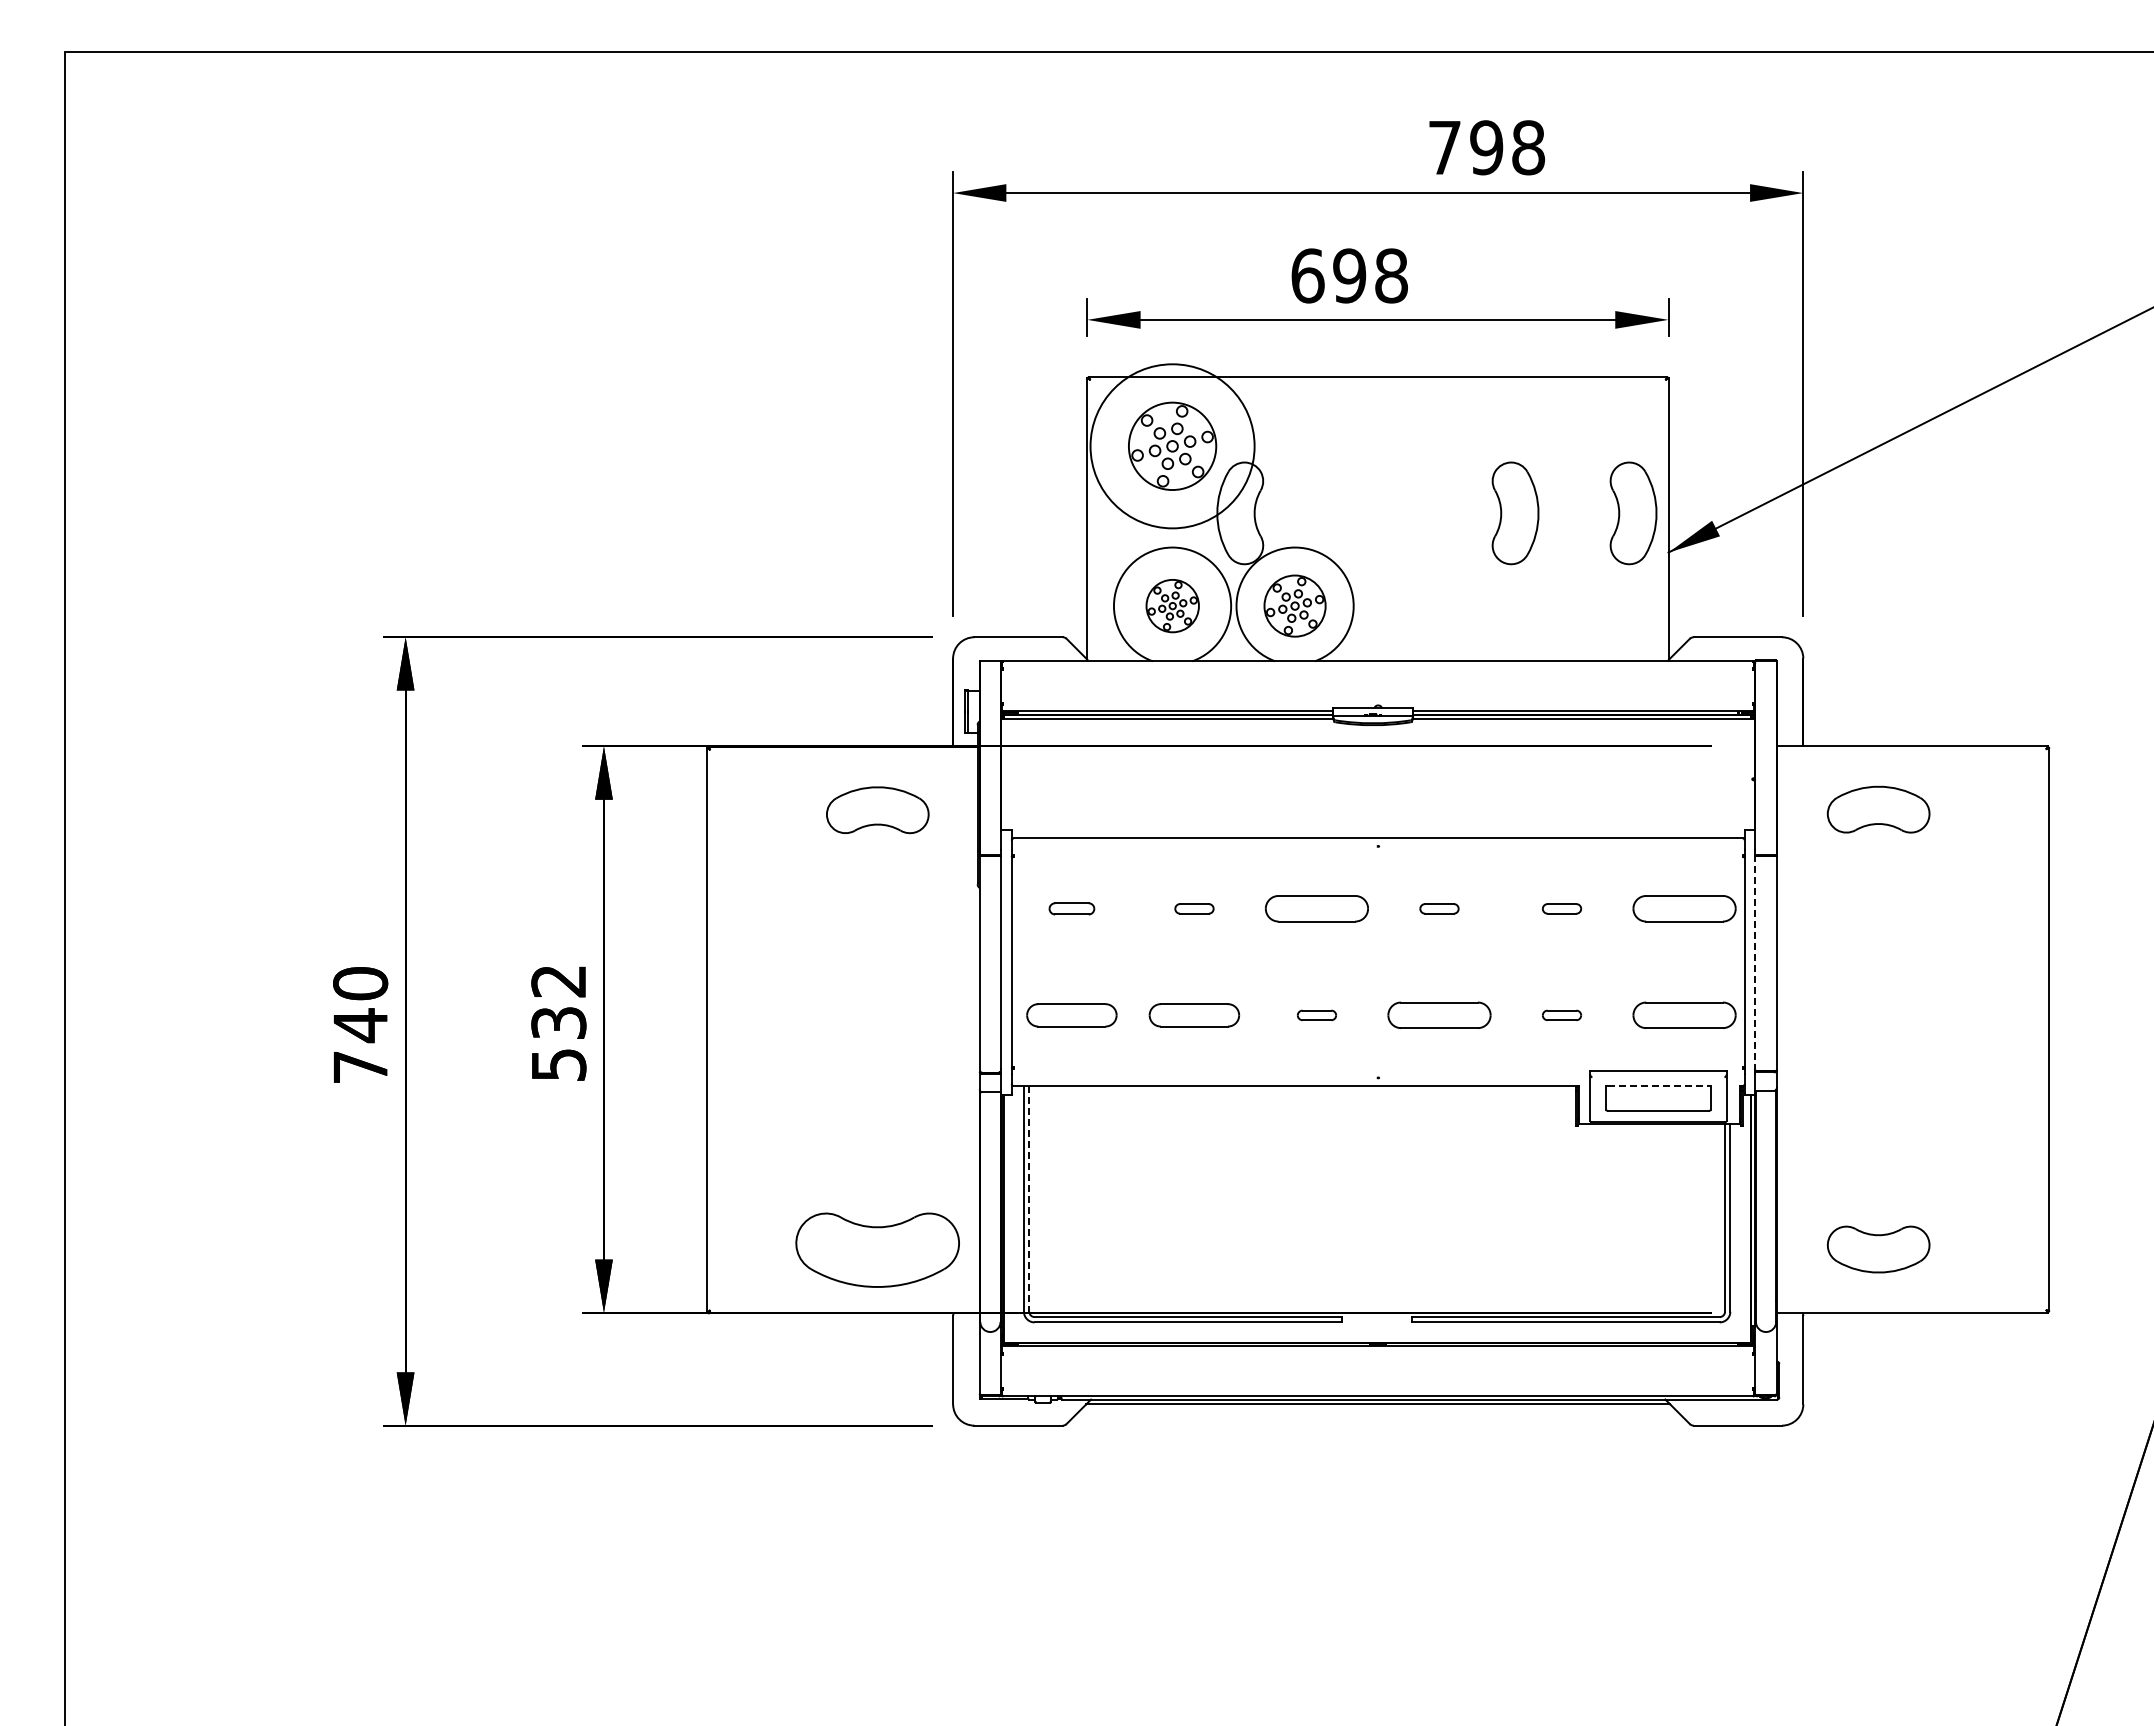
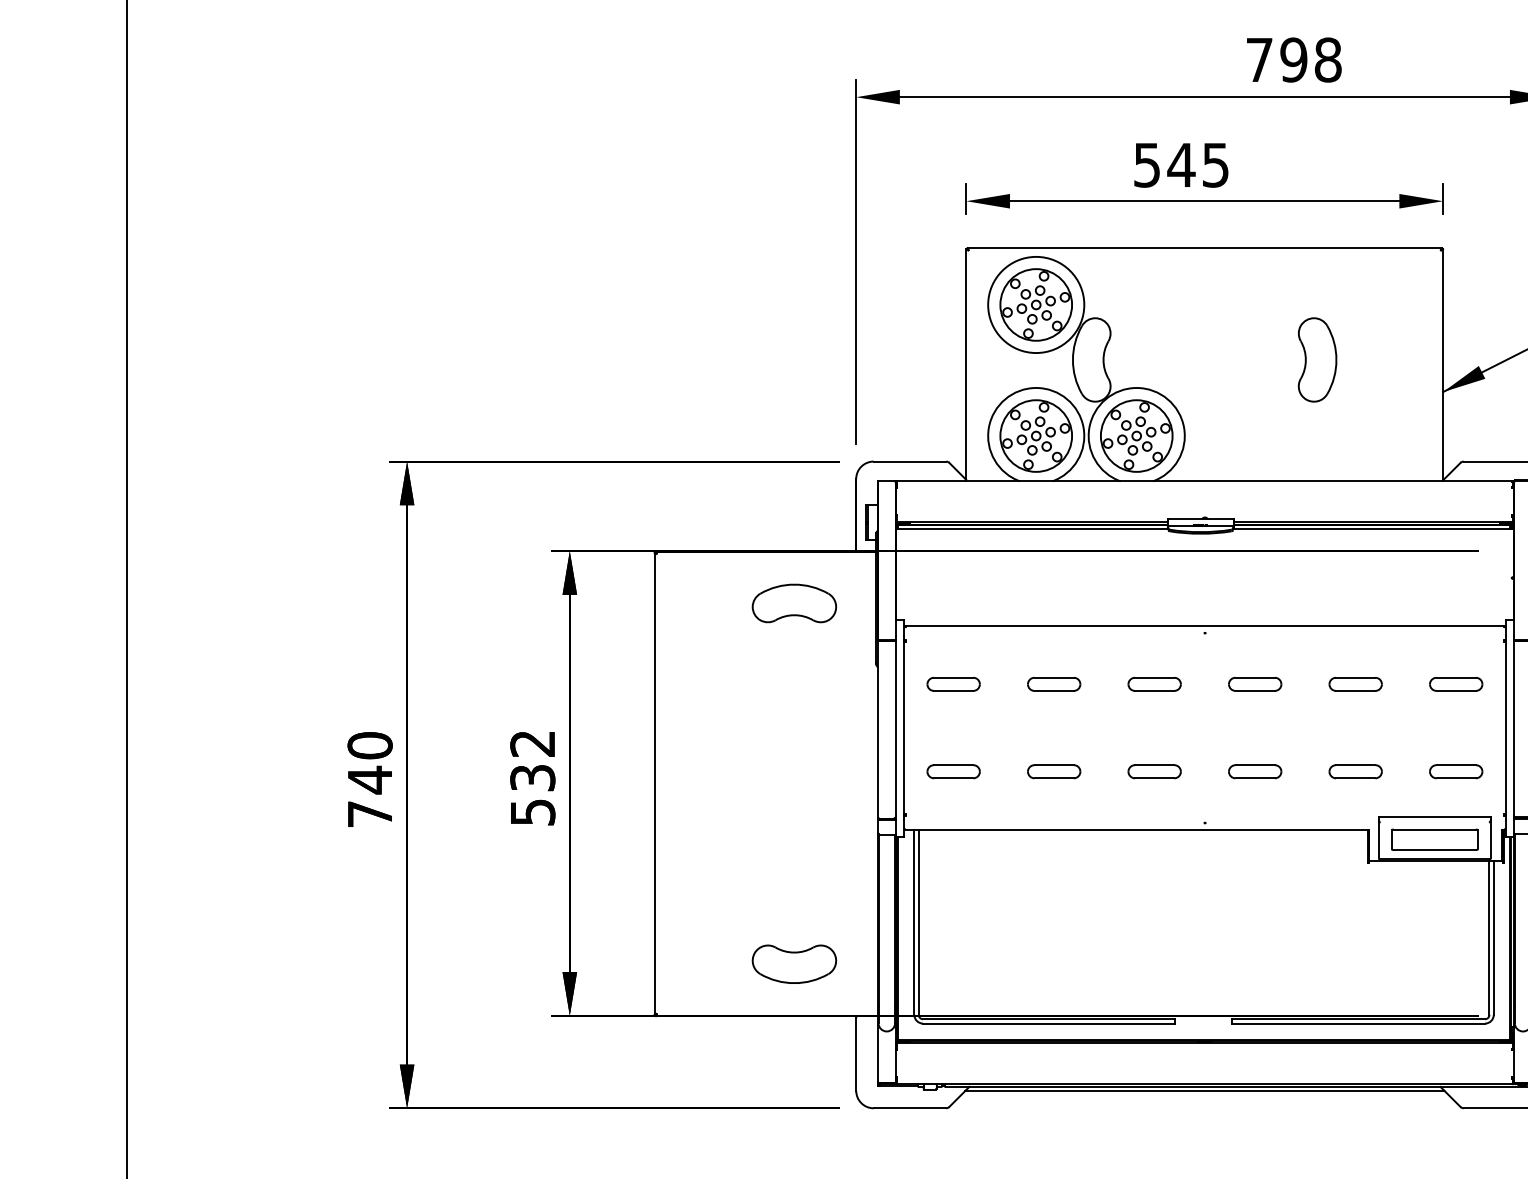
text: (1349, 275) -> (1181, 164), 698 -> 545
circle: (1172, 445) -> (1036, 304), size x0.71
part: (1633, 513) -> (1414, 360), removed
part: (1172, 605) -> (1036, 435), size x1.67
part: (1294, 605) -> (1136, 435), size x1.43
part: (1071, 908) -> (953, 684), size x1.43
part: (1194, 908) -> (1054, 684), size x1.67
part: (1316, 908) -> (1154, 684), size x0.62
part: (1439, 908) -> (1255, 684), size x1.67
part: (1561, 908) -> (1355, 684), size x1.67
part: (1684, 908) -> (1456, 684), size x0.62
line: (1755, 962) -> (1514, 728), dashed -> solid
part: (1071, 1015) -> (953, 771), size x0.71
part: (1194, 1015) -> (1054, 771), size x0.71
part: (1316, 1015) -> (1154, 771), size x1.67
part: (1439, 1015) -> (1255, 771), size x0.62
part: (1561, 1015) -> (1355, 771), size x1.67
part: (1684, 1015) -> (1456, 771), size x0.62
line: (1658, 1085) -> (1434, 829), dashed -> solid
line: (1029, 1198) -> (918, 921), dashed -> solid
part: (877, 1249) -> (794, 963), size x0.62

